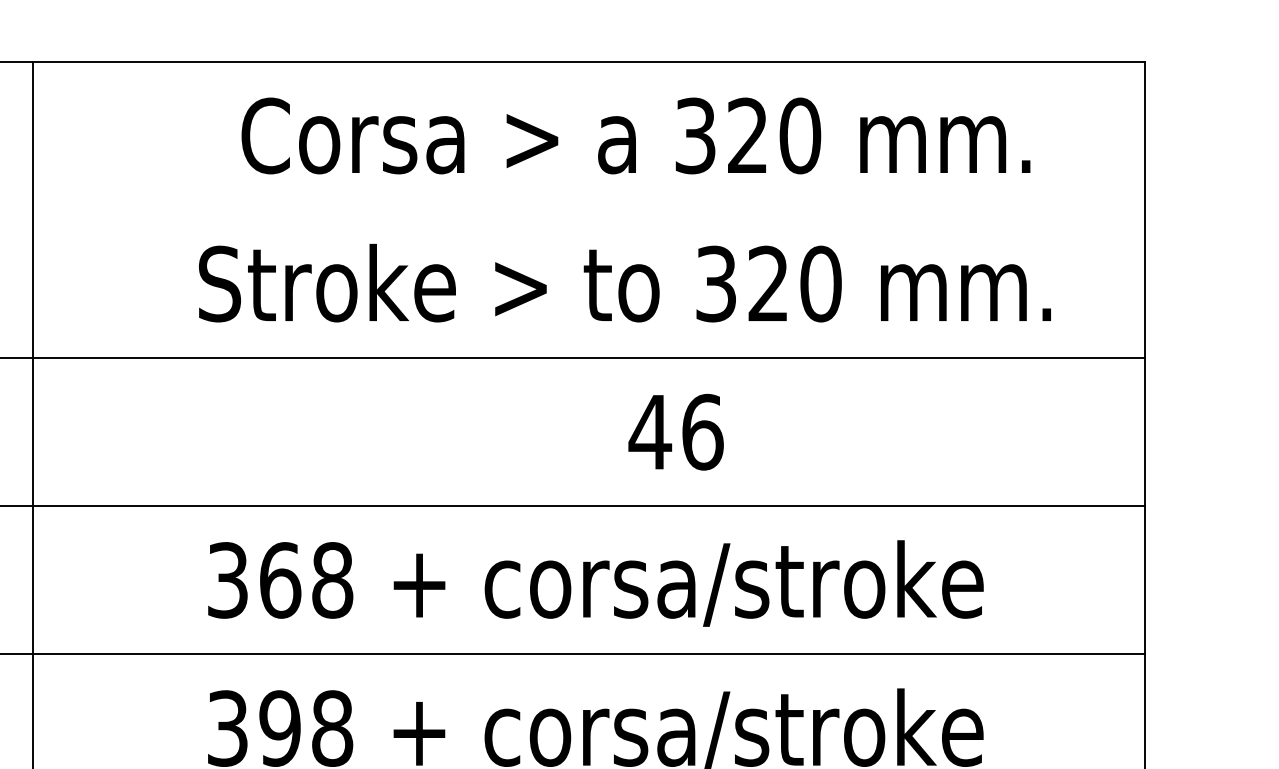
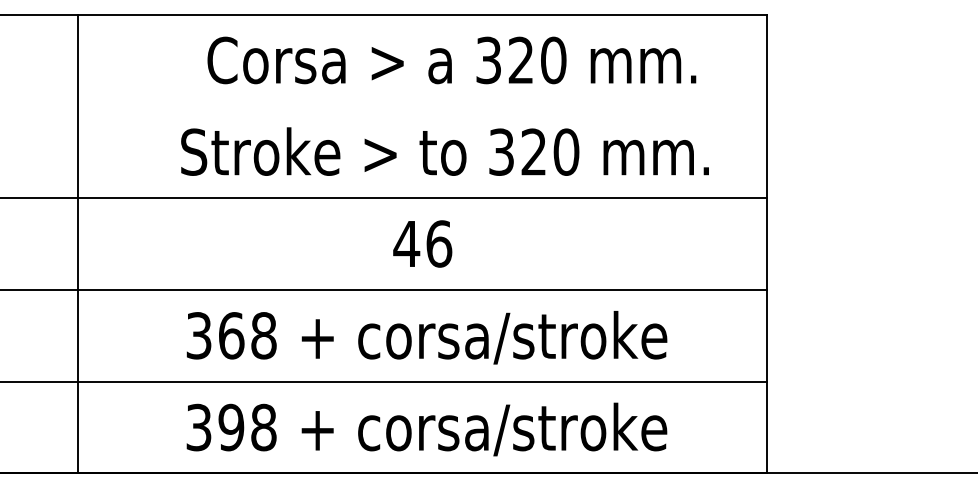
text: (675, 431) -> (422, 243), moved

